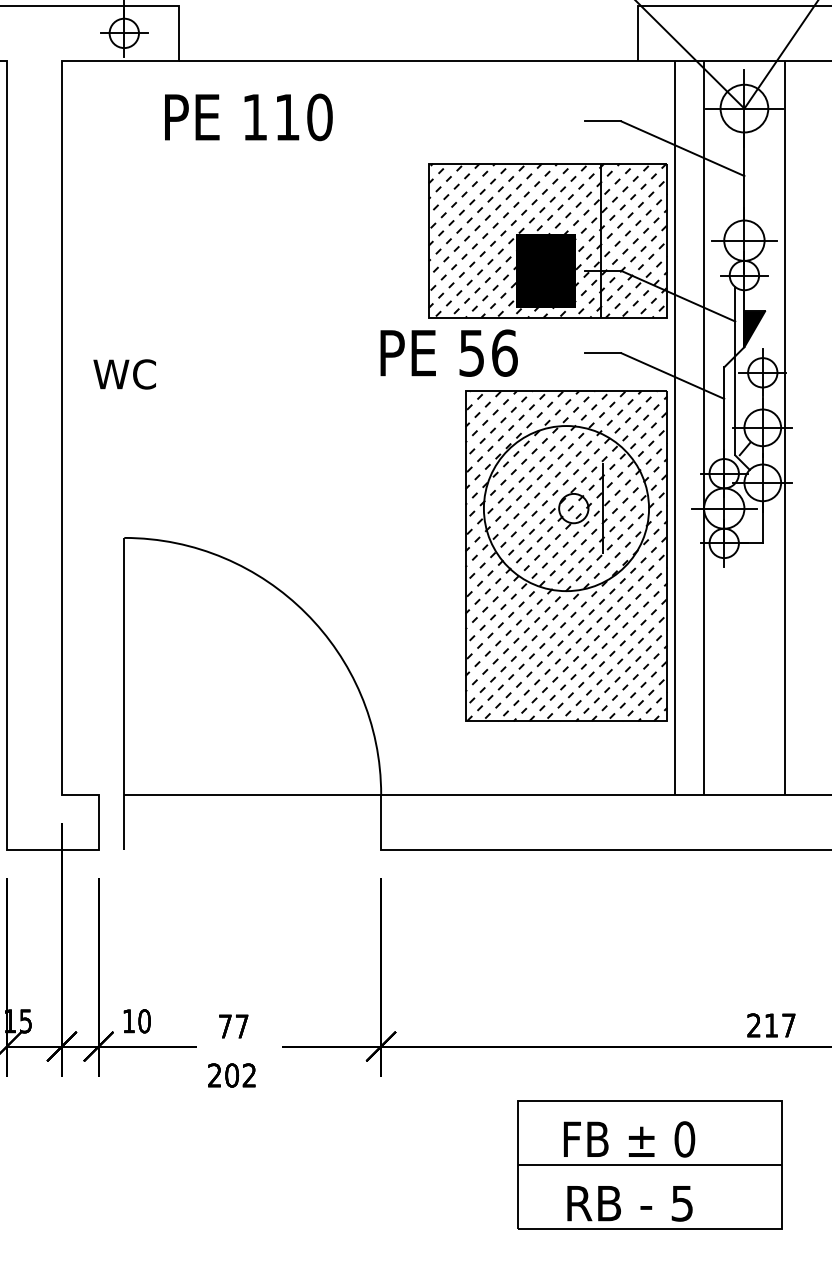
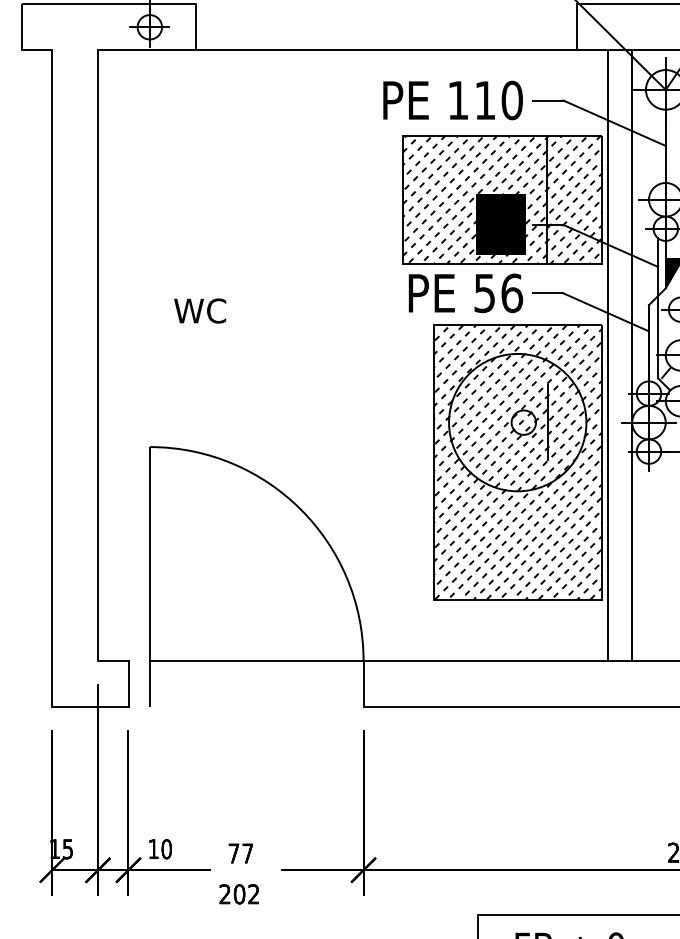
text: (248, 117) -> (452, 100), moved
text: (448, 352) -> (465, 292), moved
text: (124, 374) -> (199, 311), moved

